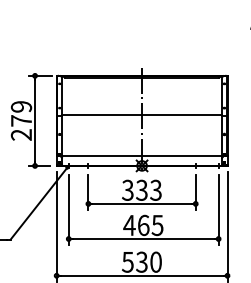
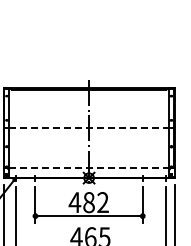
line: (142, 115) -> (89, 127), solid -> dashed
line: (141, 156) -> (88, 168), solid -> dashed
text: (141, 189) -> (88, 201), 333 -> 482

